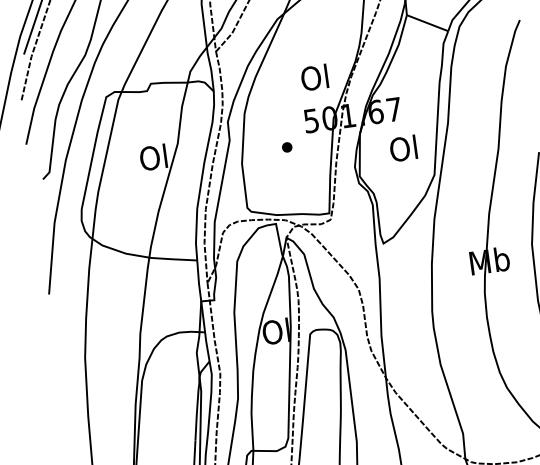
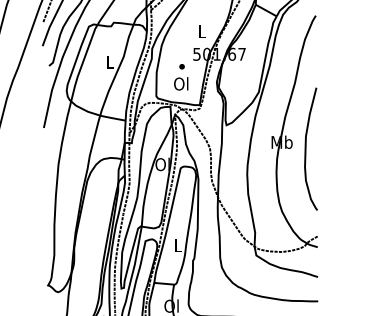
text: (313, 77) -> (201, 31), Ol -> L
text: (403, 147) -> (181, 83), moved
text: (152, 157) -> (109, 62), Ol -> L

